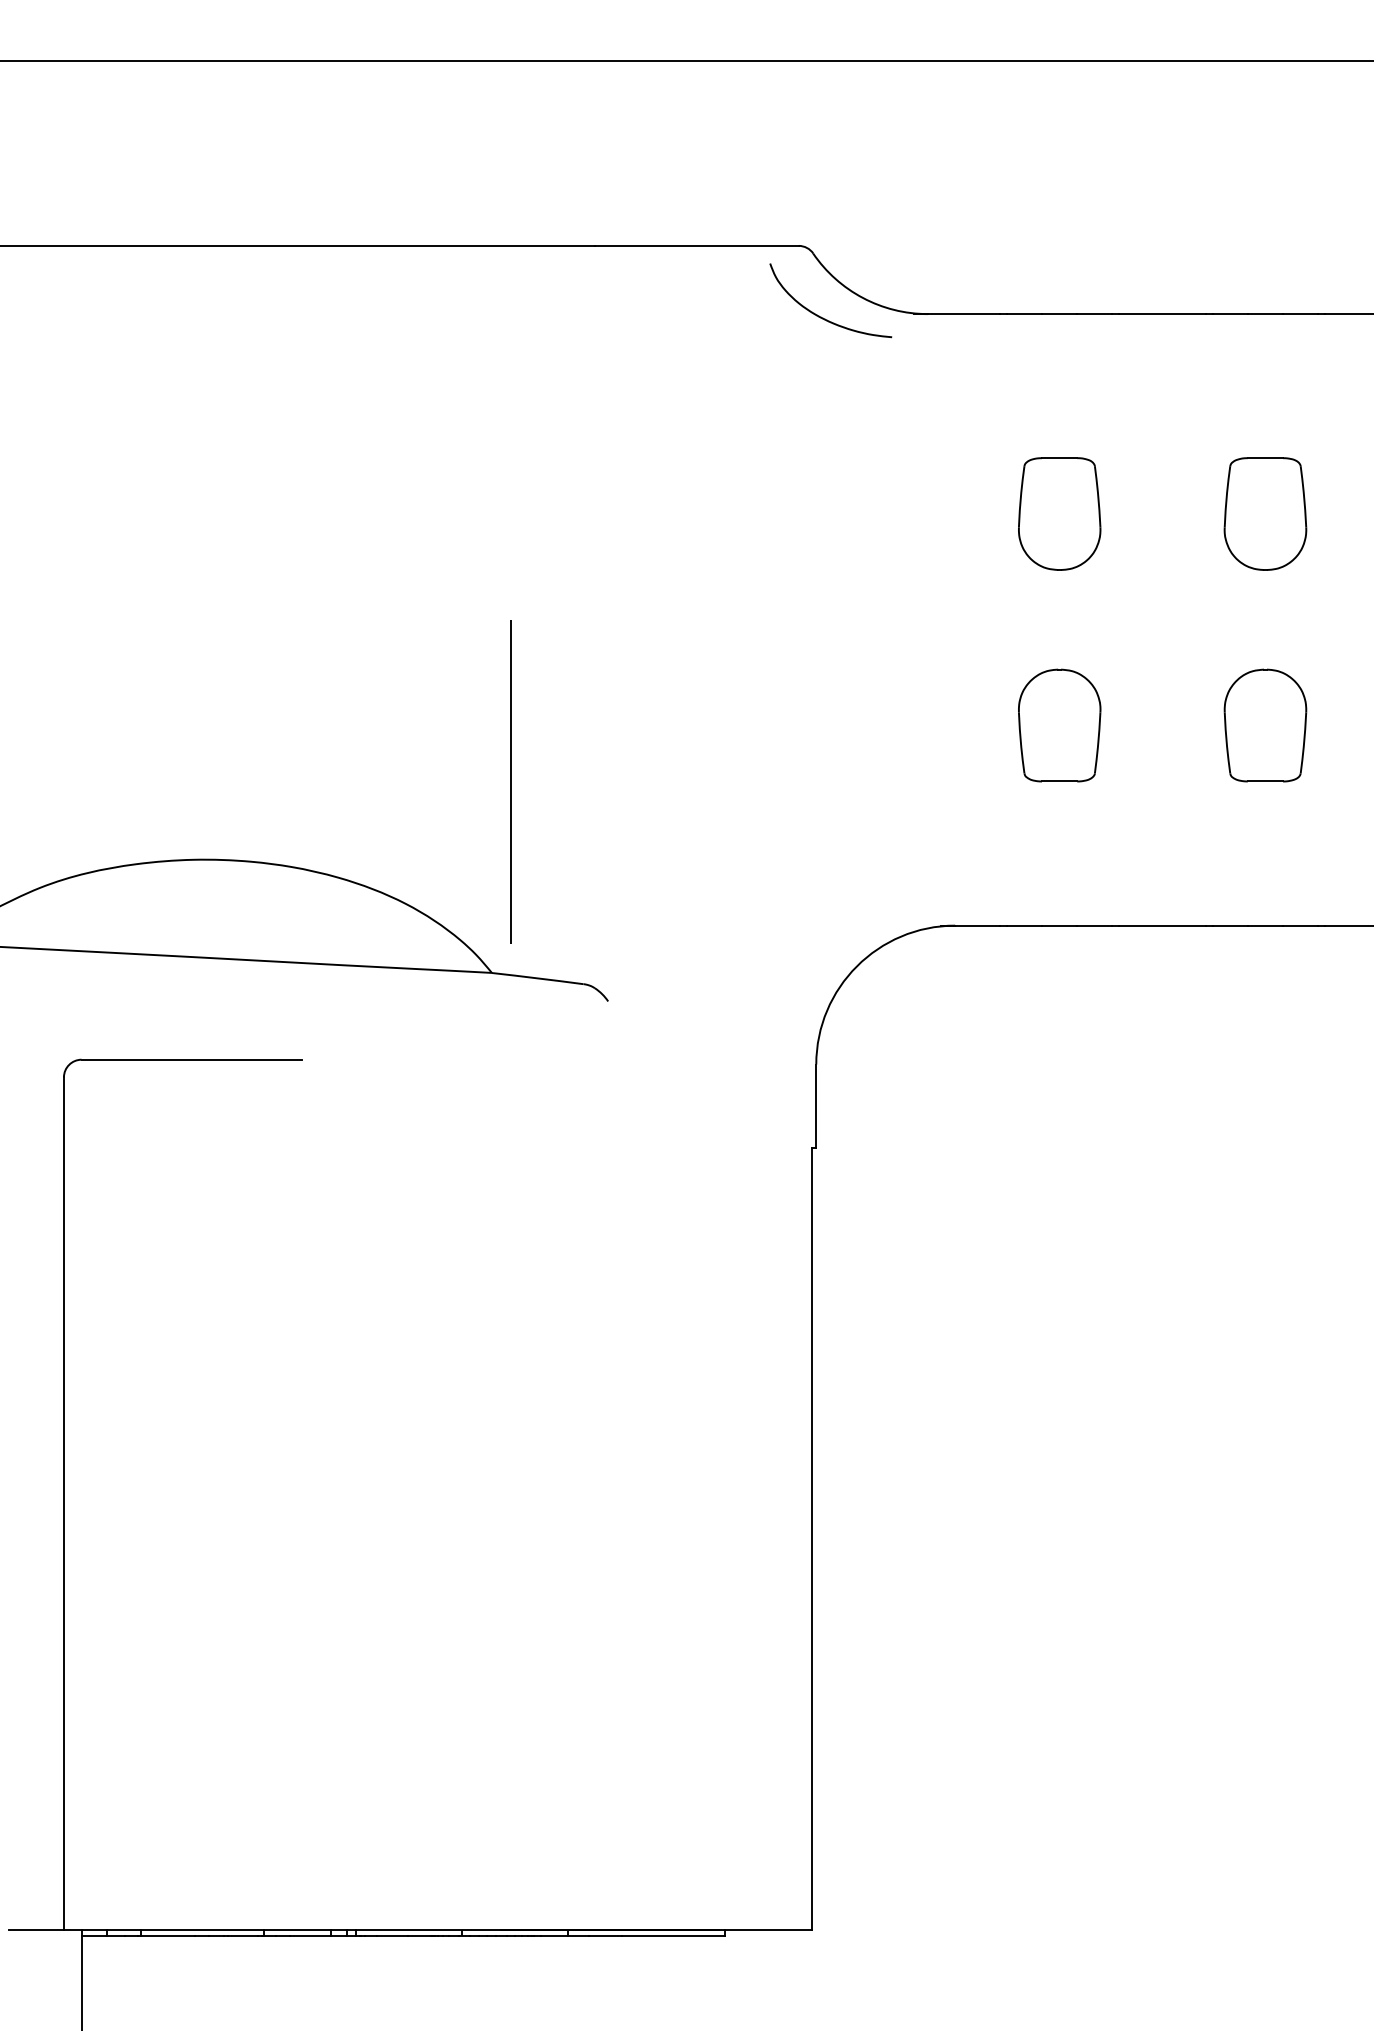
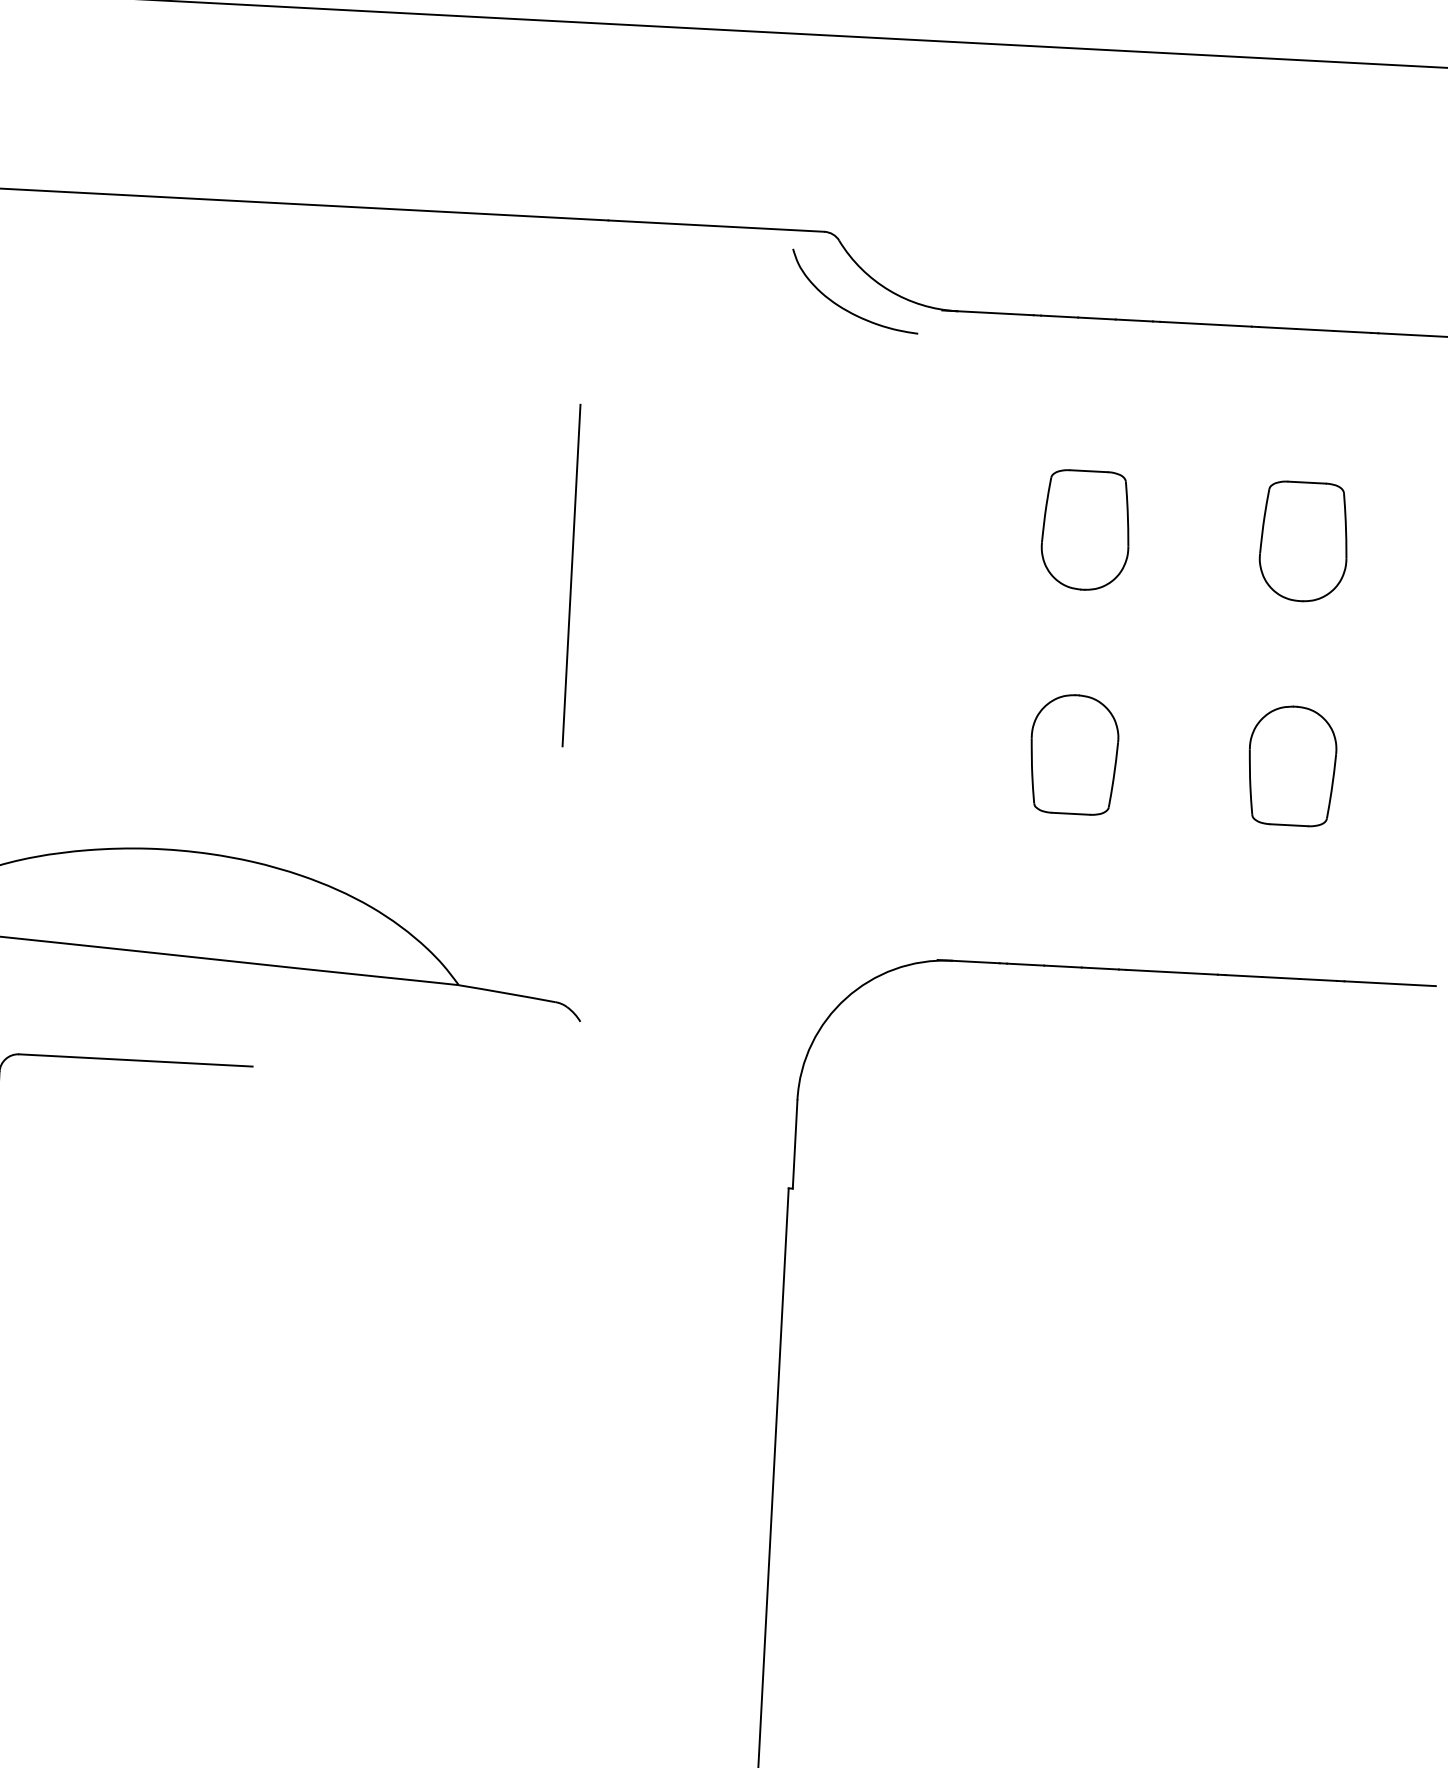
line: (510, 781) -> (571, 575), moved

